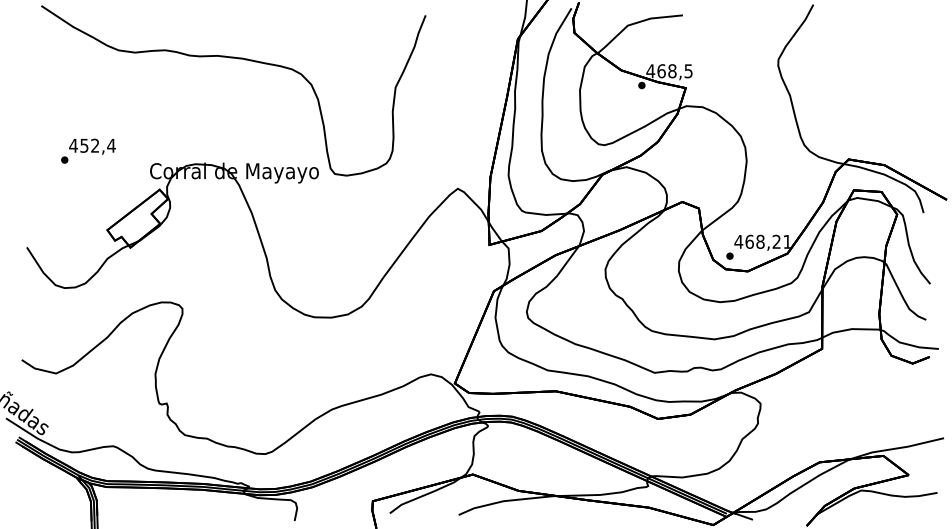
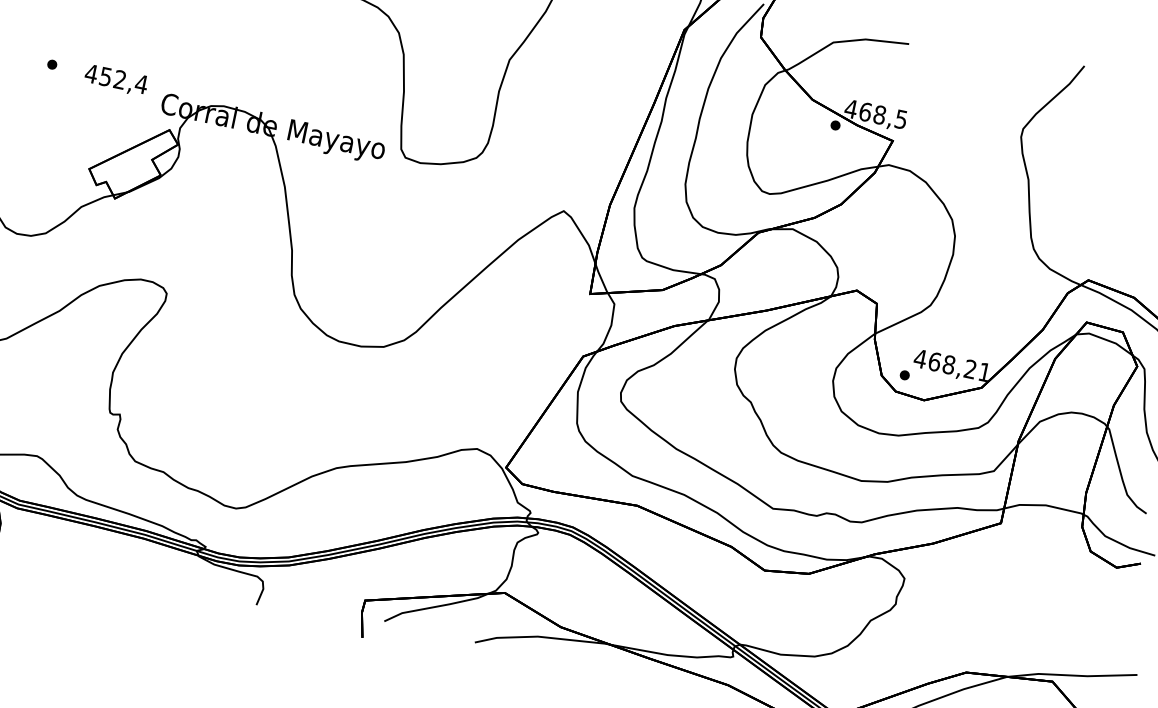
text: (92, 146) -> (116, 80), moved

